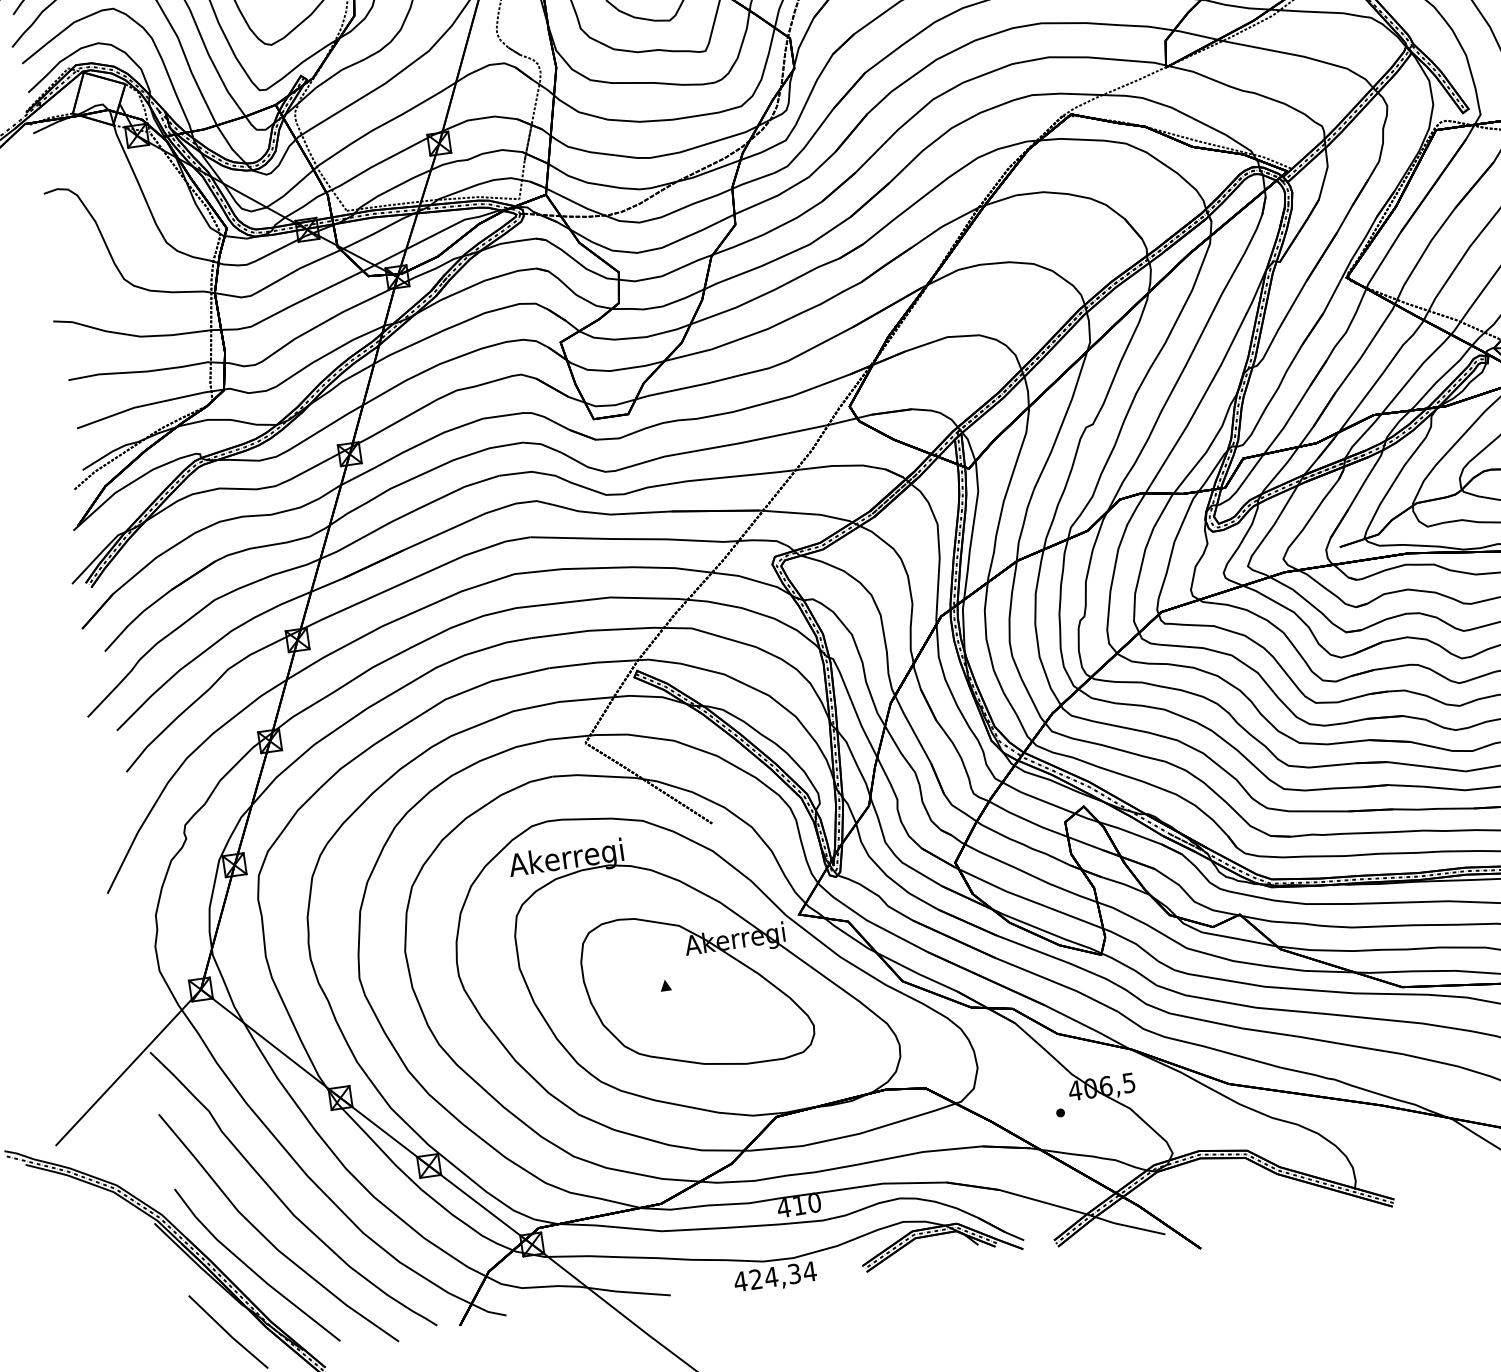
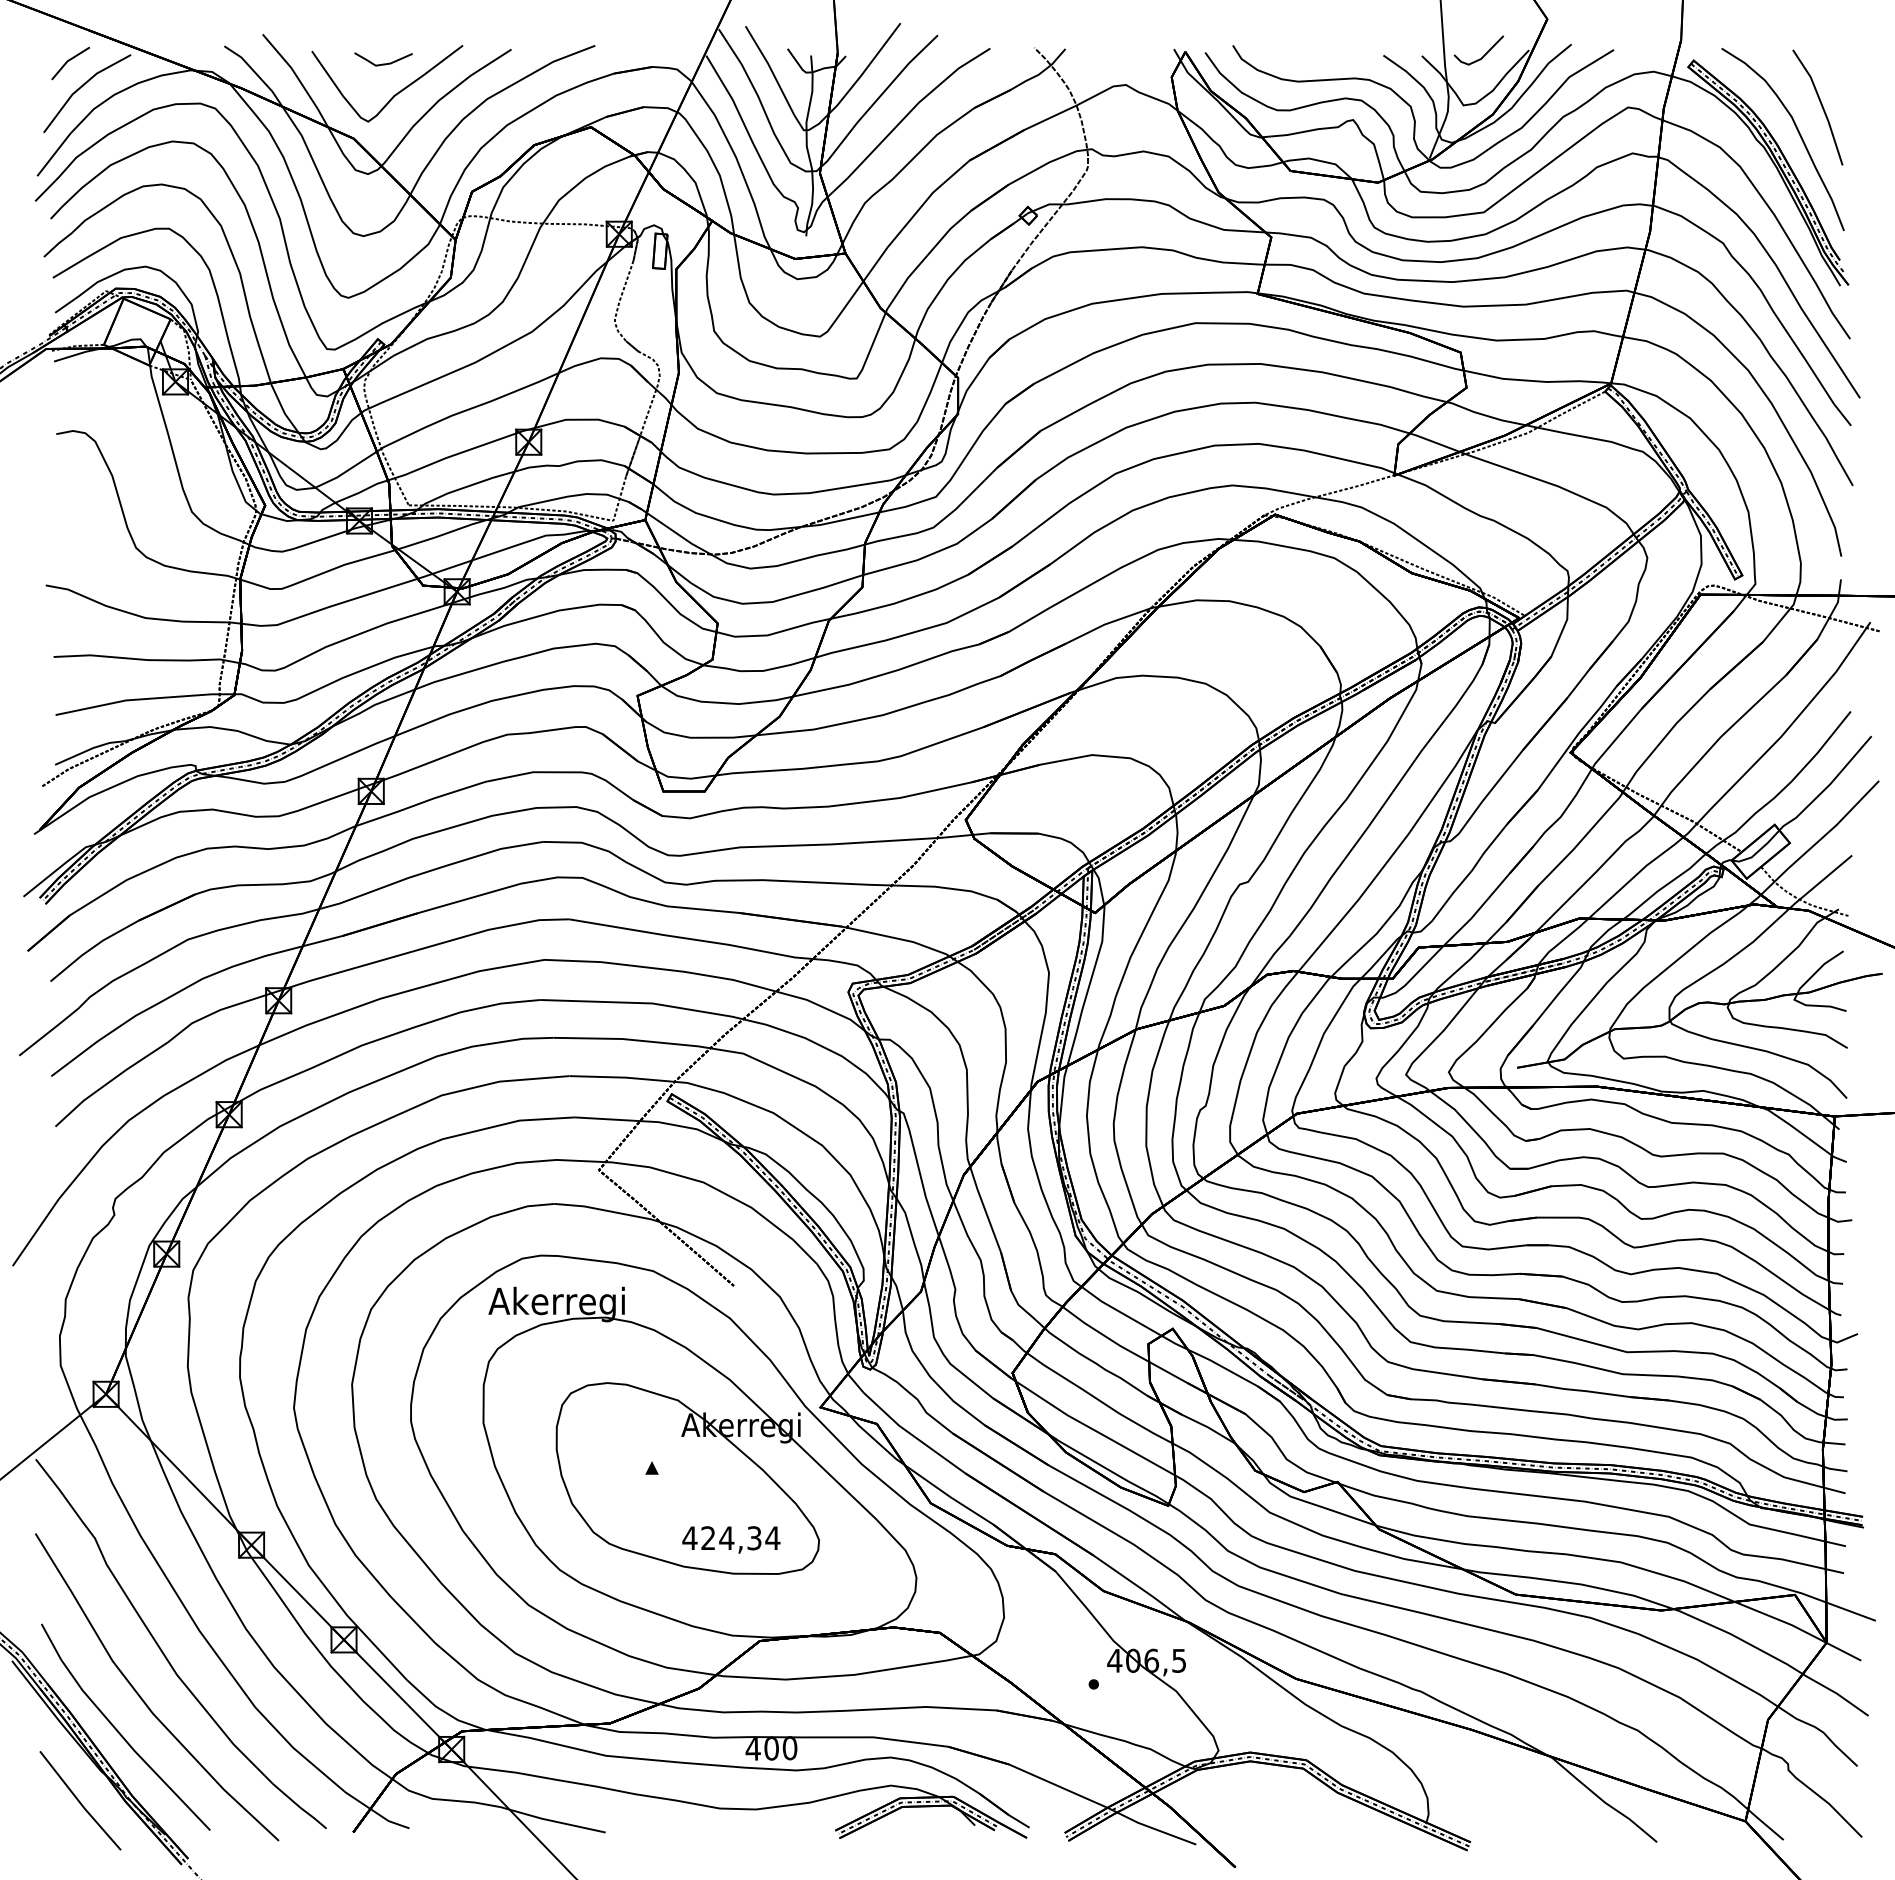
text: (799, 1206) -> (771, 1749), 410 -> 400
text: (775, 1277) -> (731, 1539), moved

